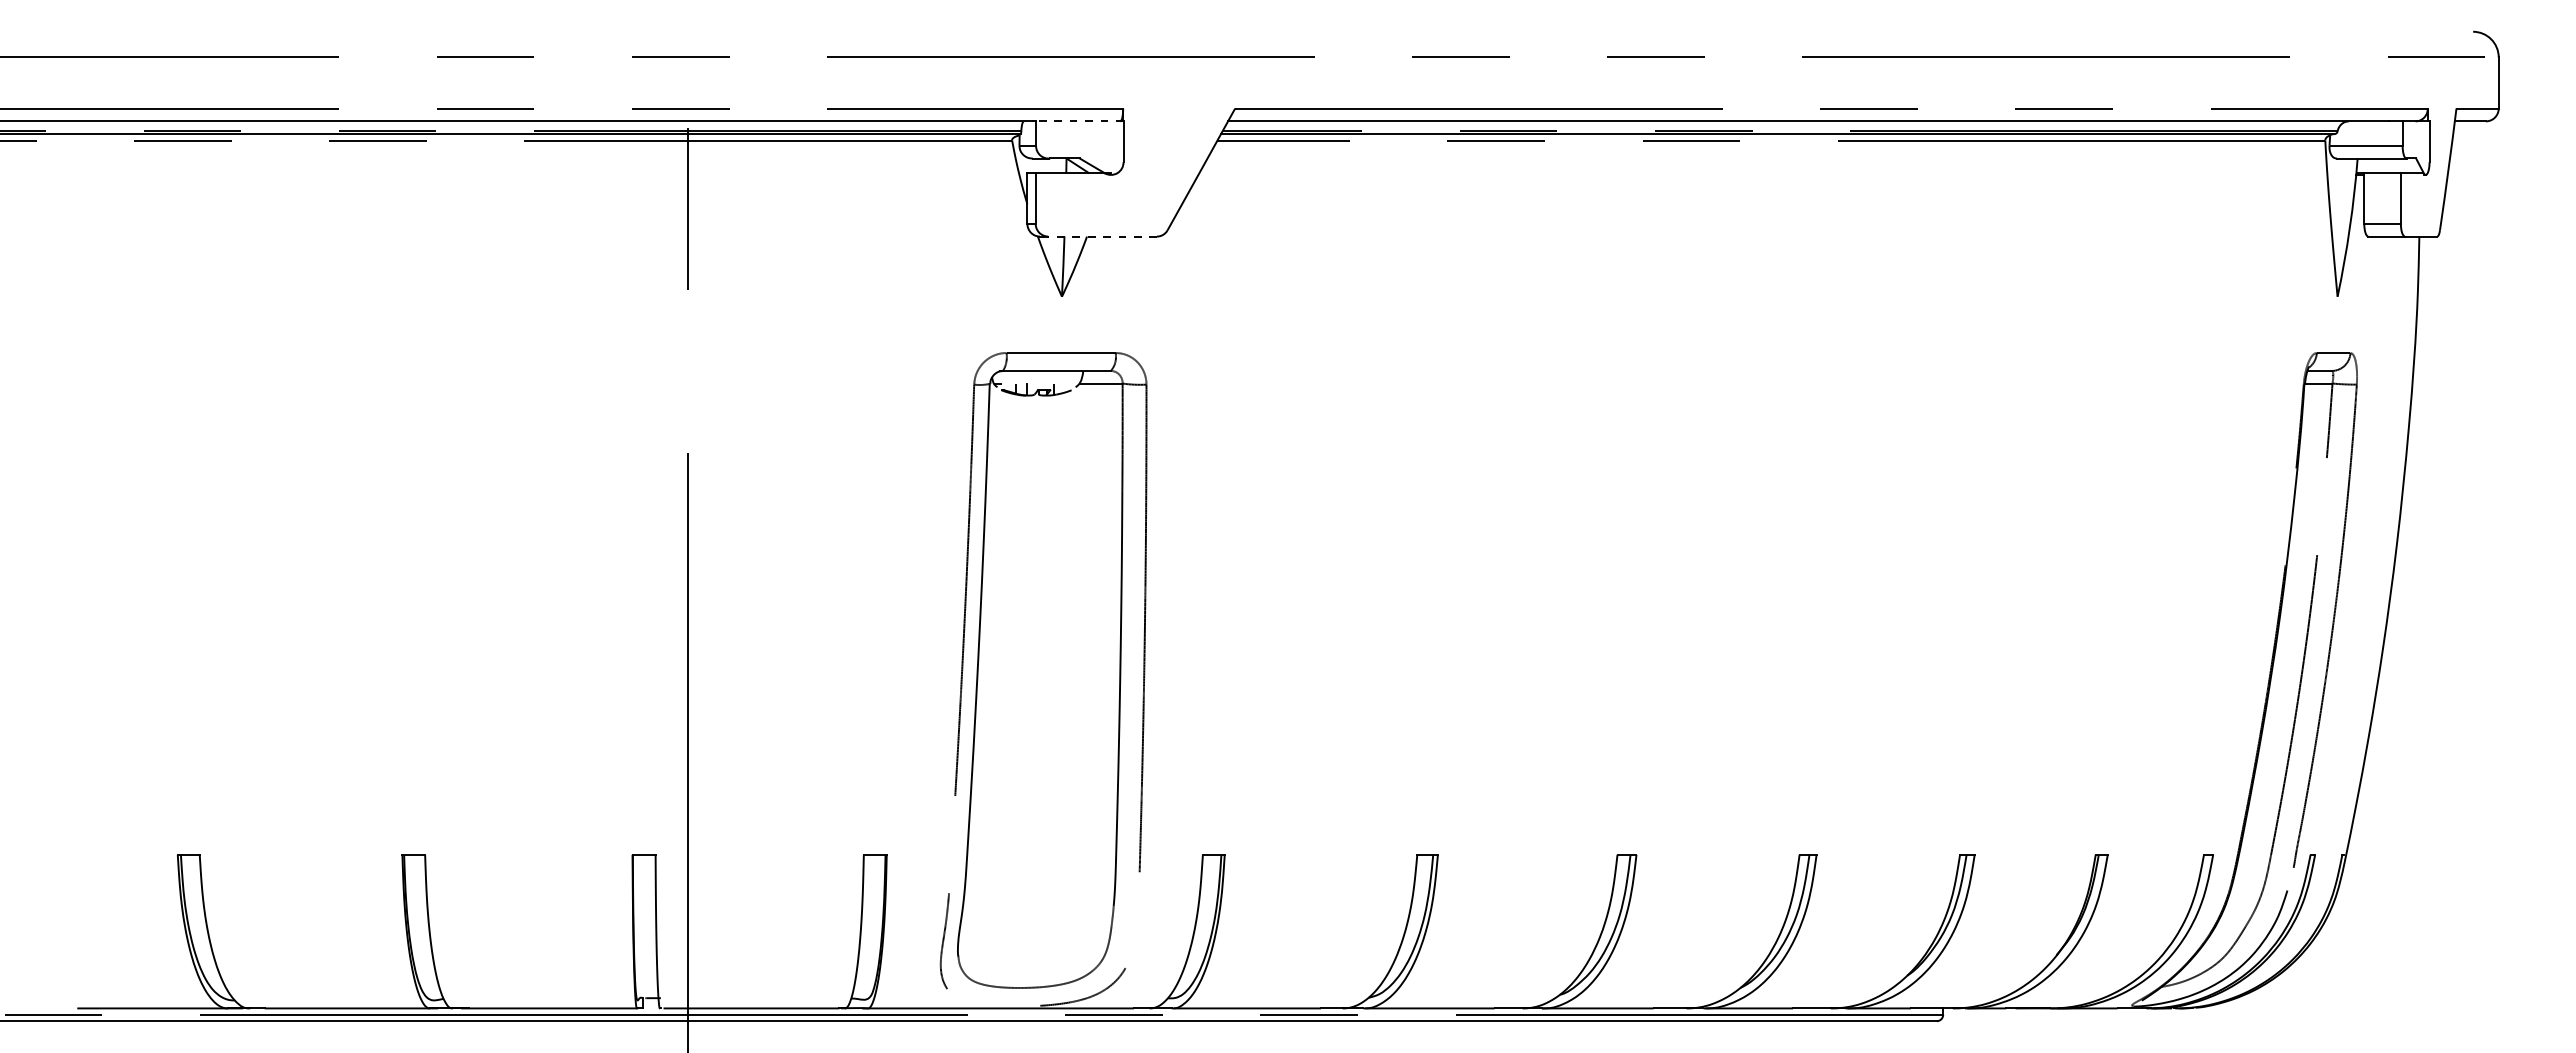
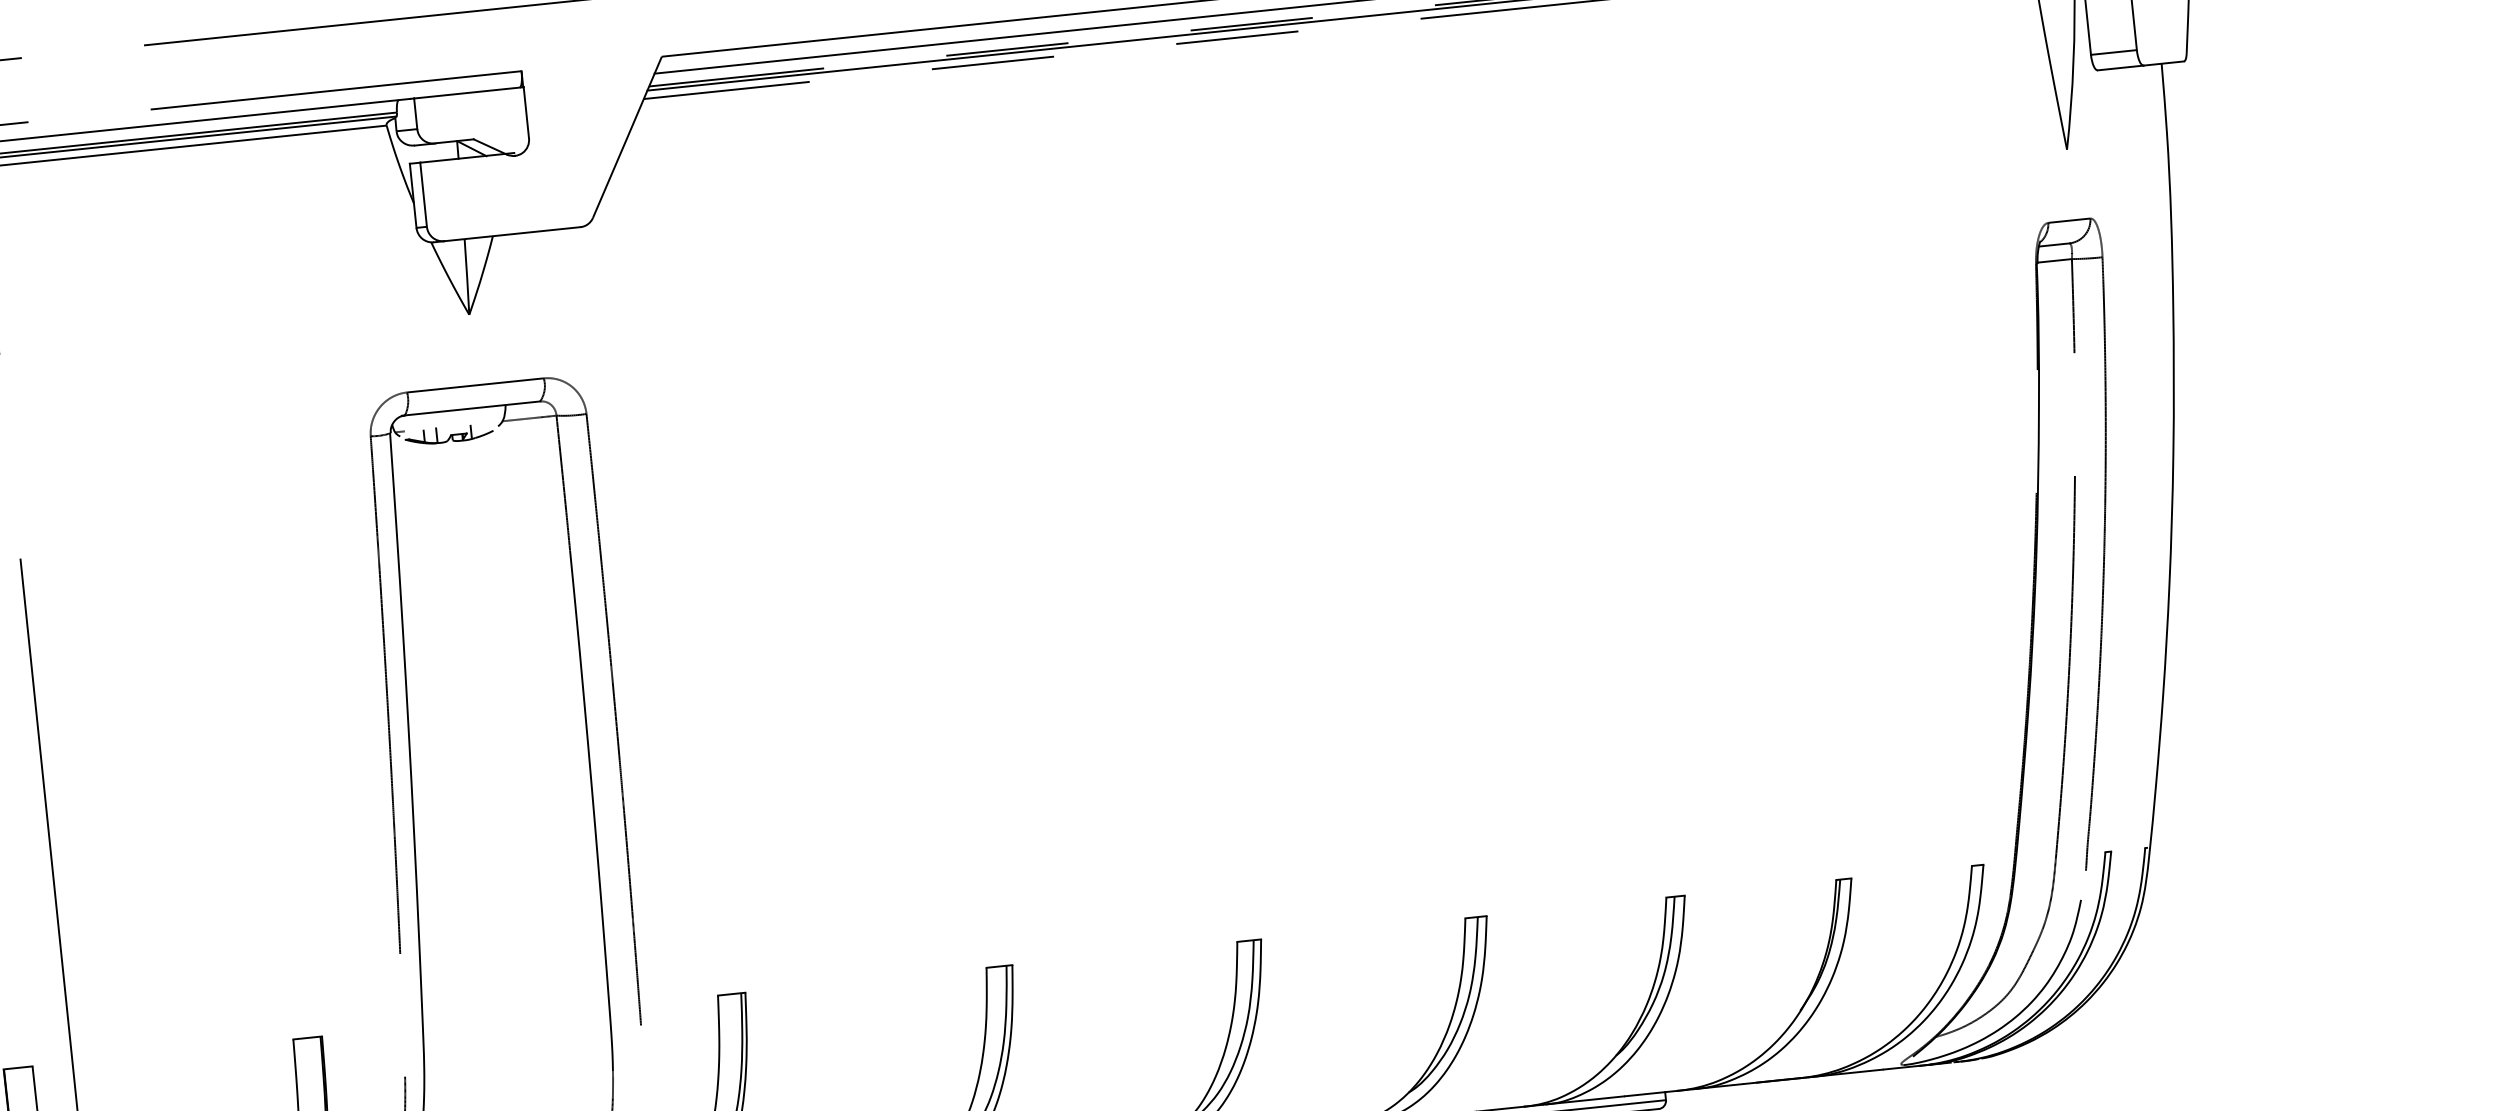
line: (1079, 121) -> (468, 93), dashed -> solid
line: (1102, 236) -> (512, 234), dashed -> solid

